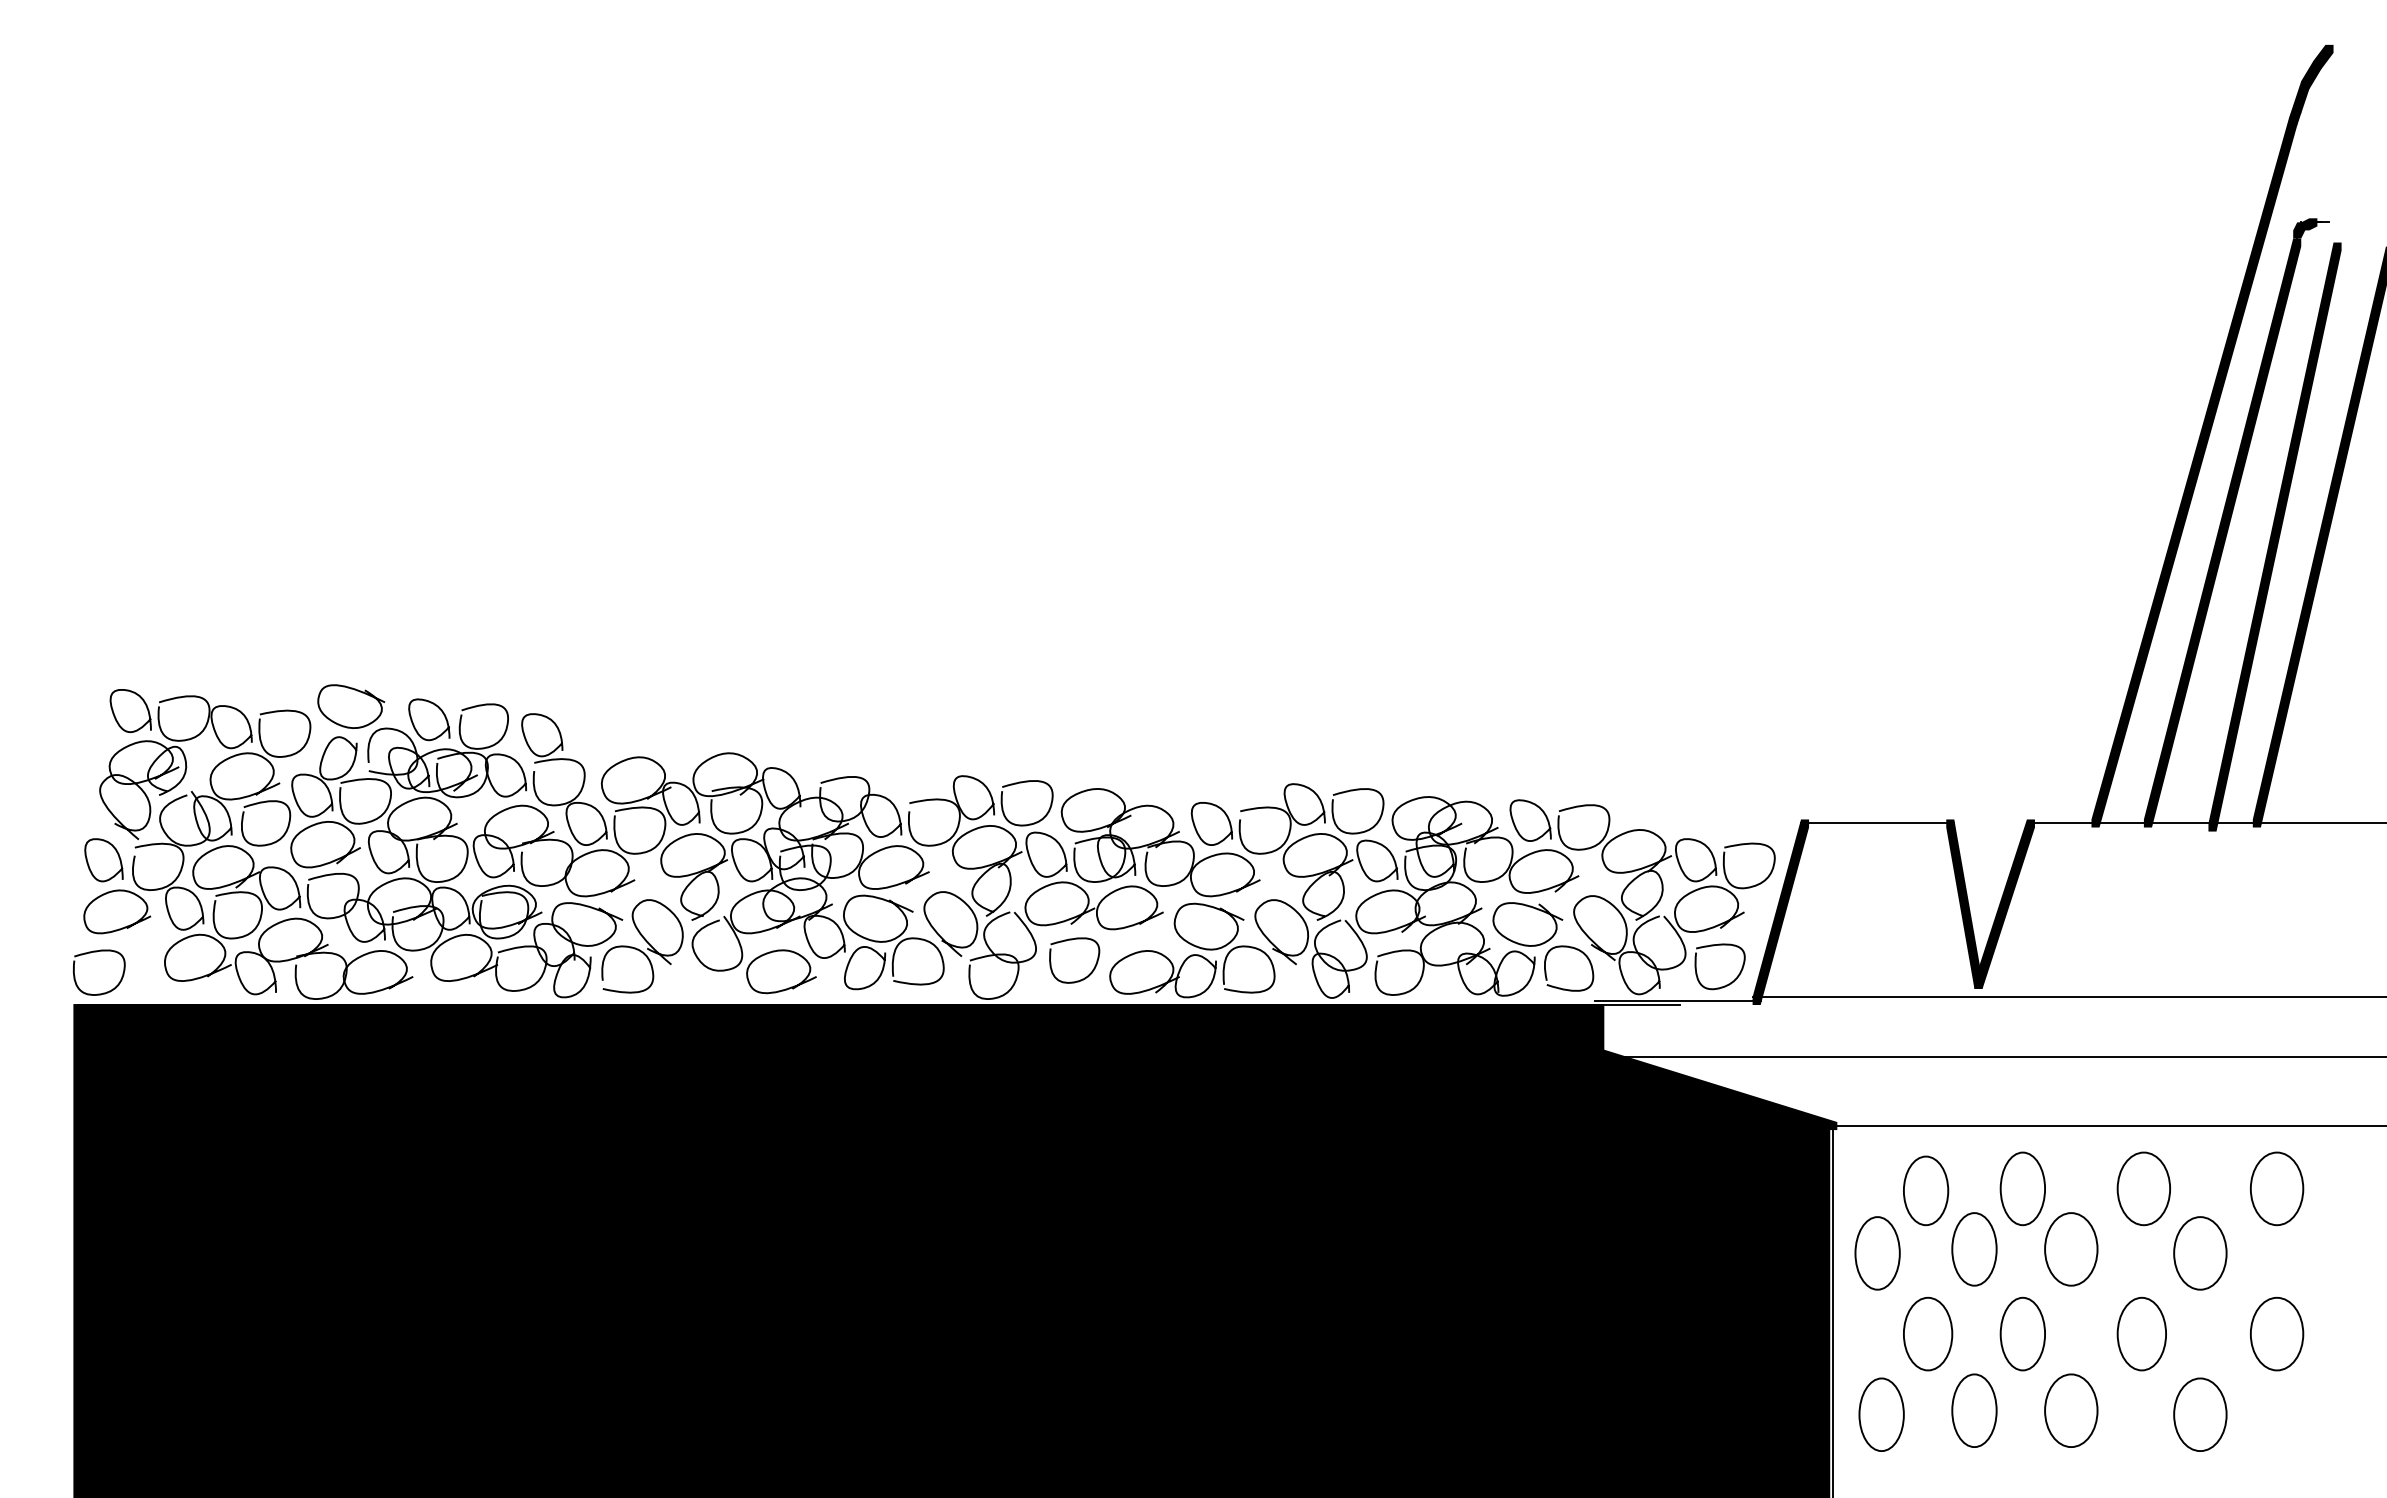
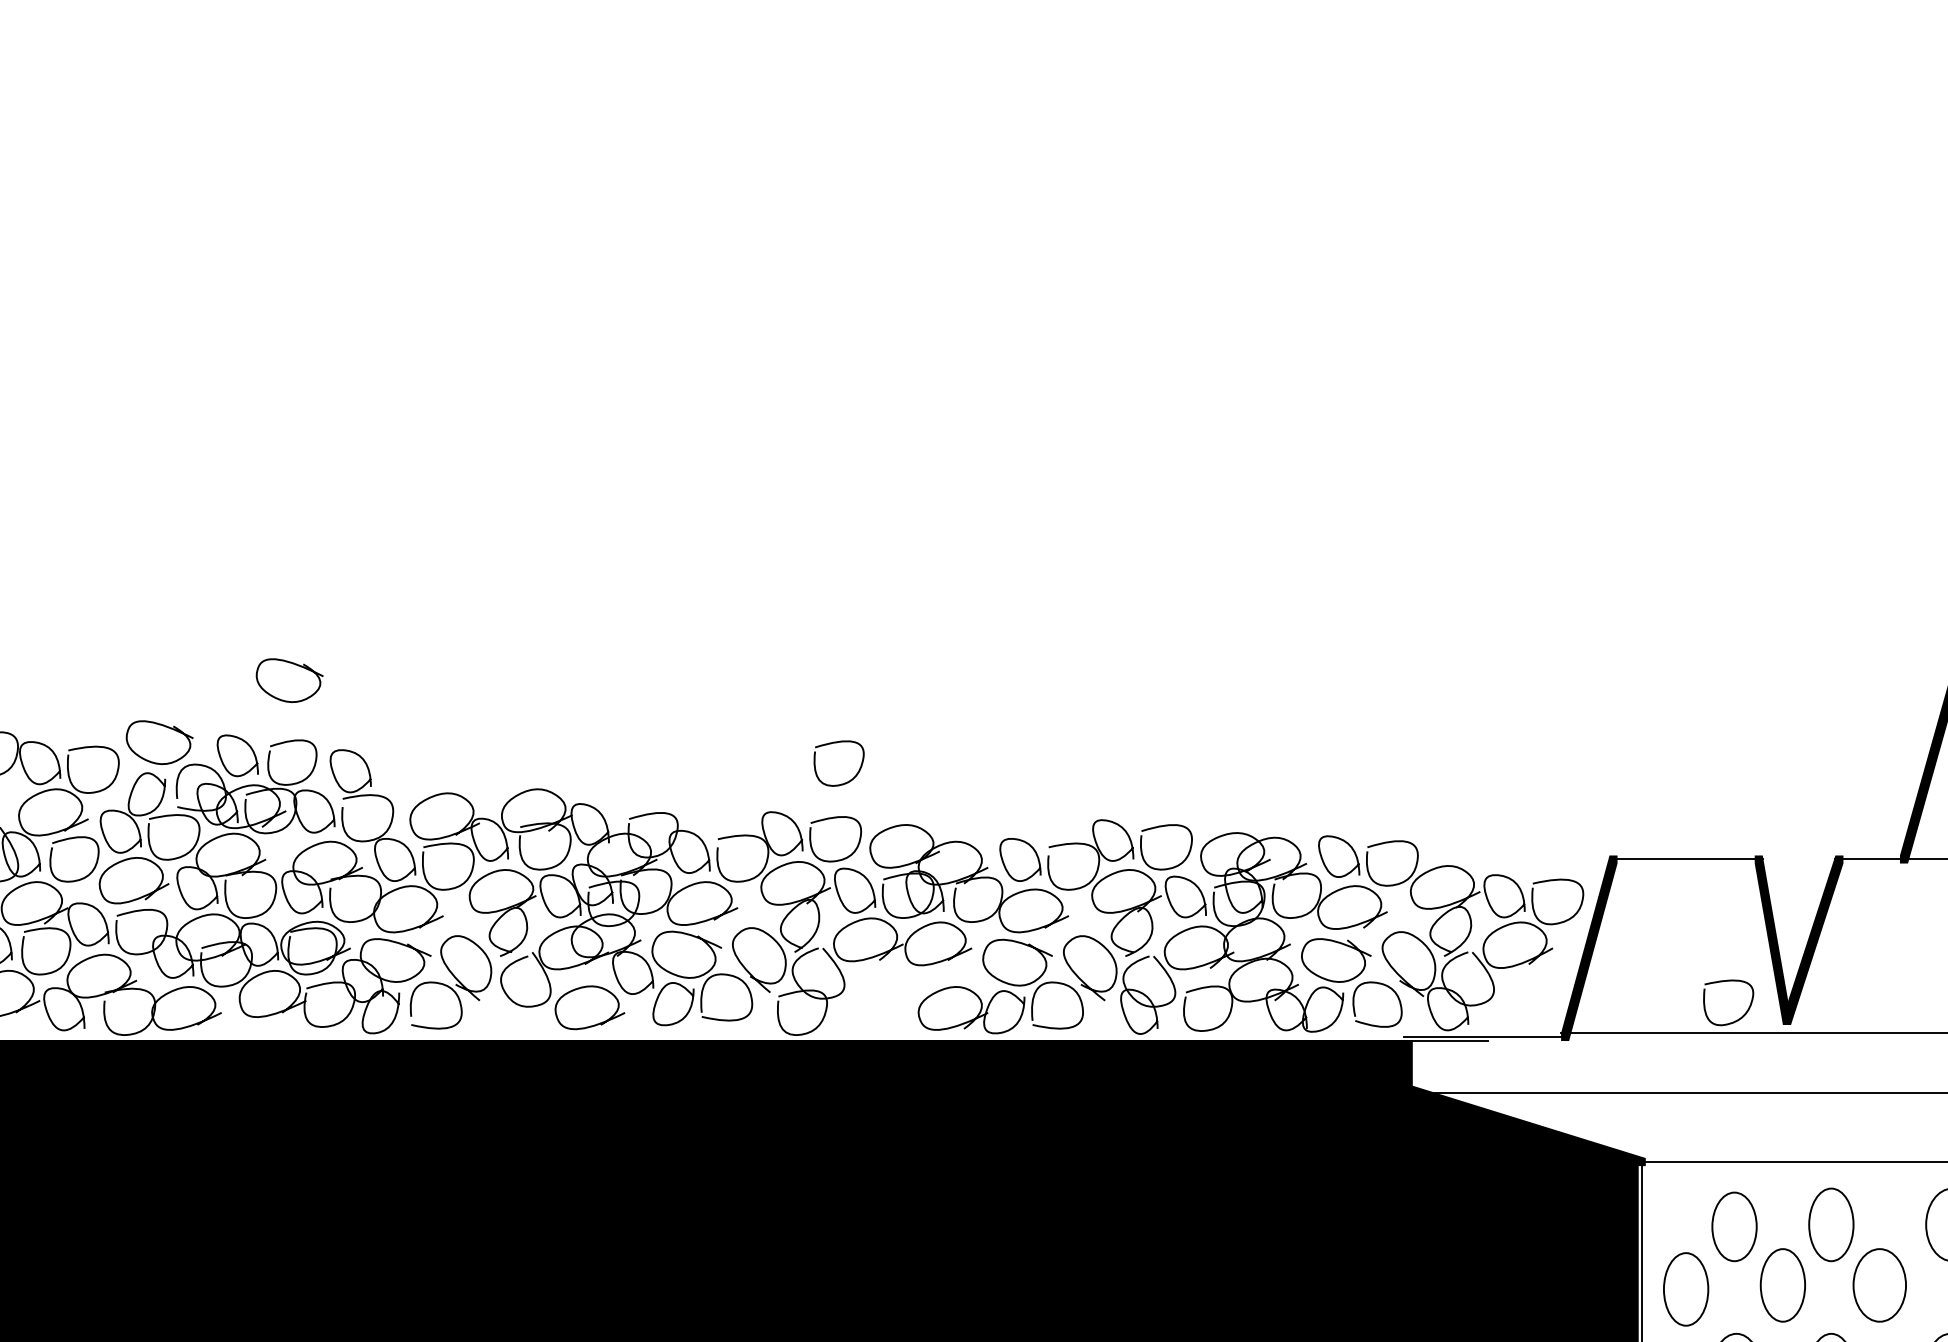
part: (481, 644) -> (289, 680), added
part: (1082, 978) -> (846, 781), moved
part: (1731, 981) -> (1739, 1017), moved

